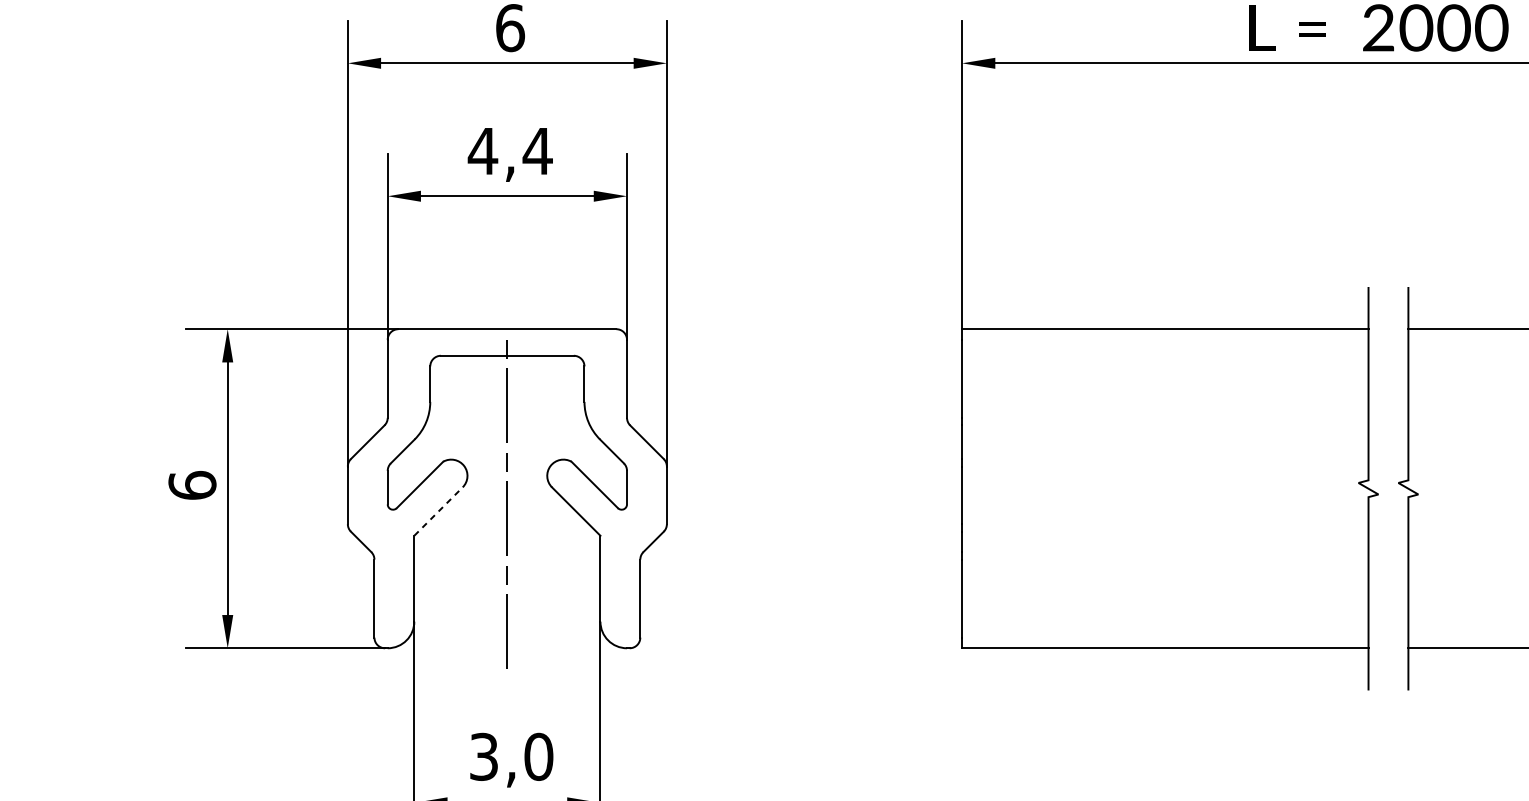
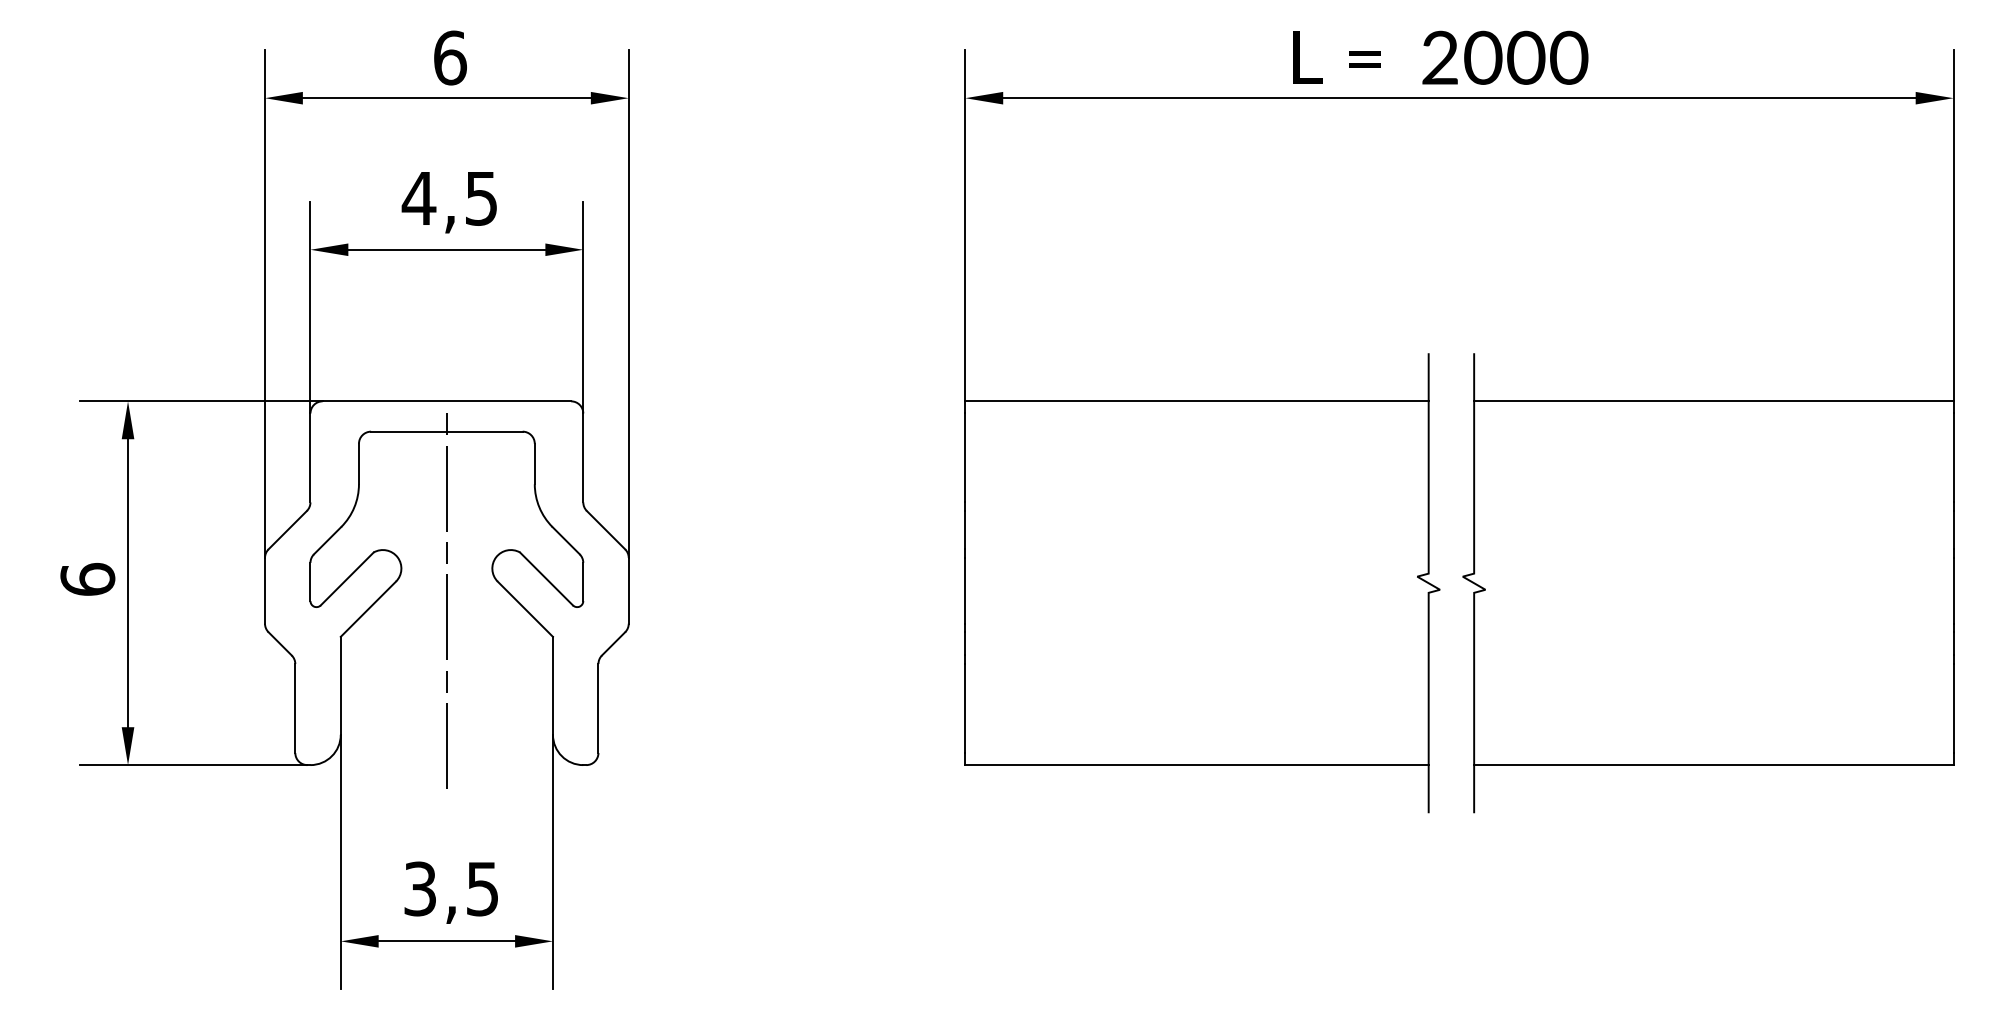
text: (537, 151) -> (481, 198), 4,4 -> 4,5
line: (438, 510) -> (368, 608), dashed -> solid
text: (538, 756) -> (482, 888), 3,0 -> 3,5

